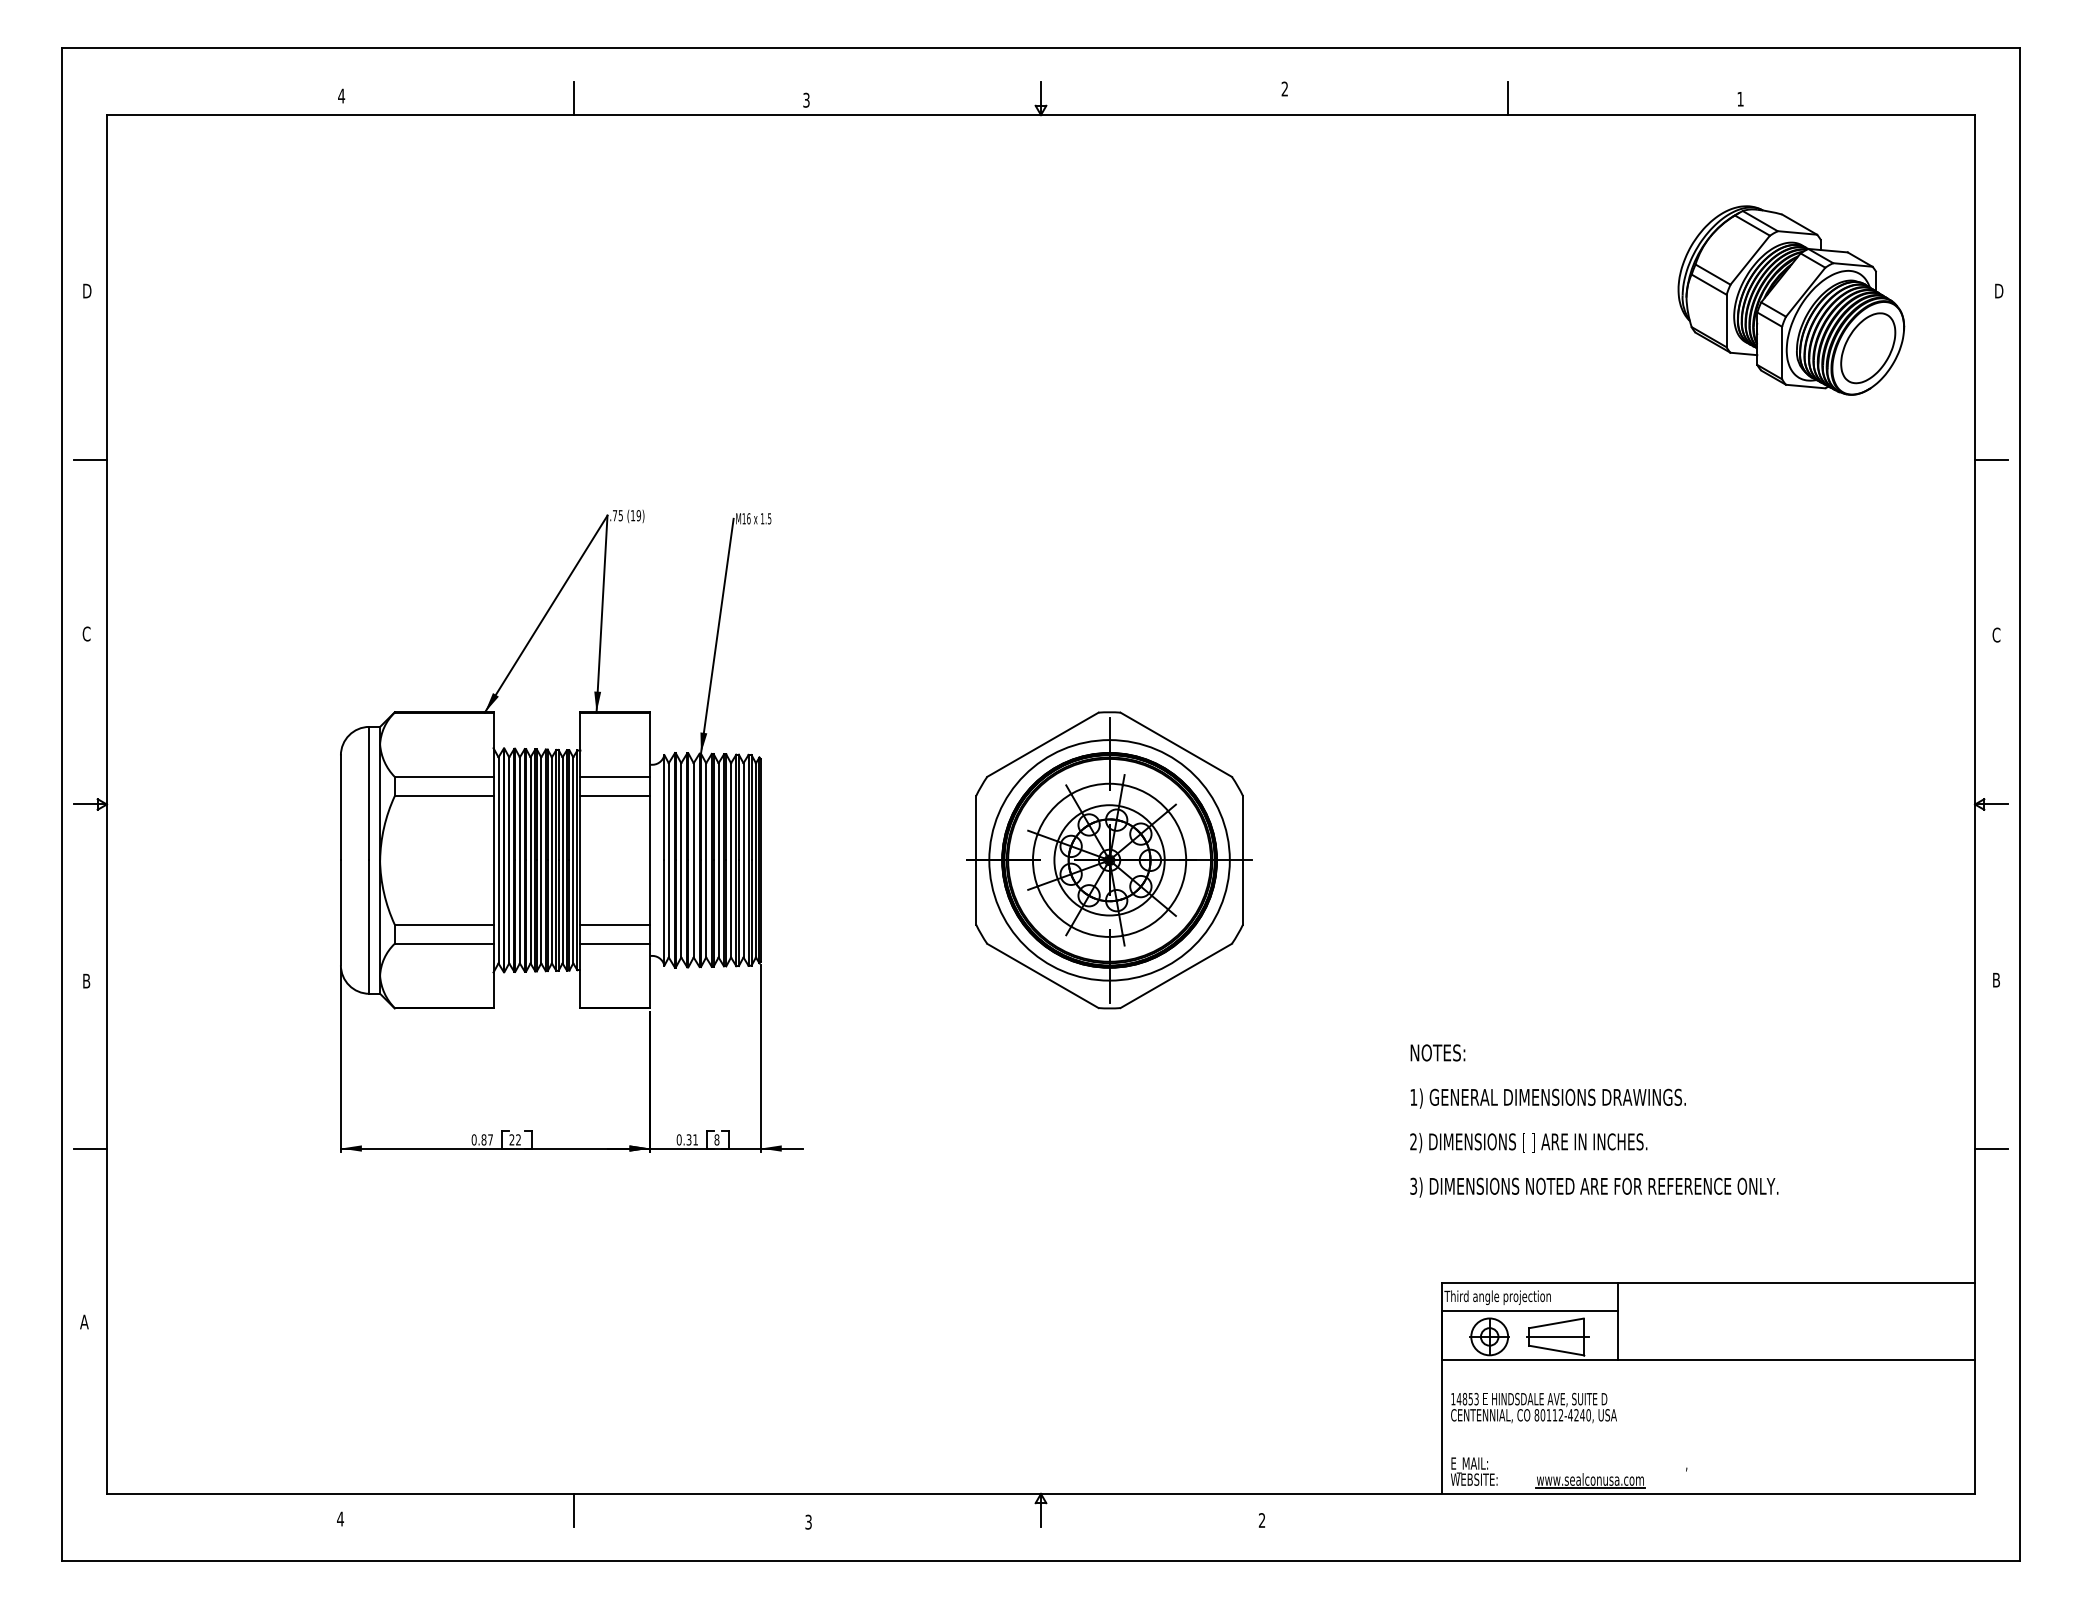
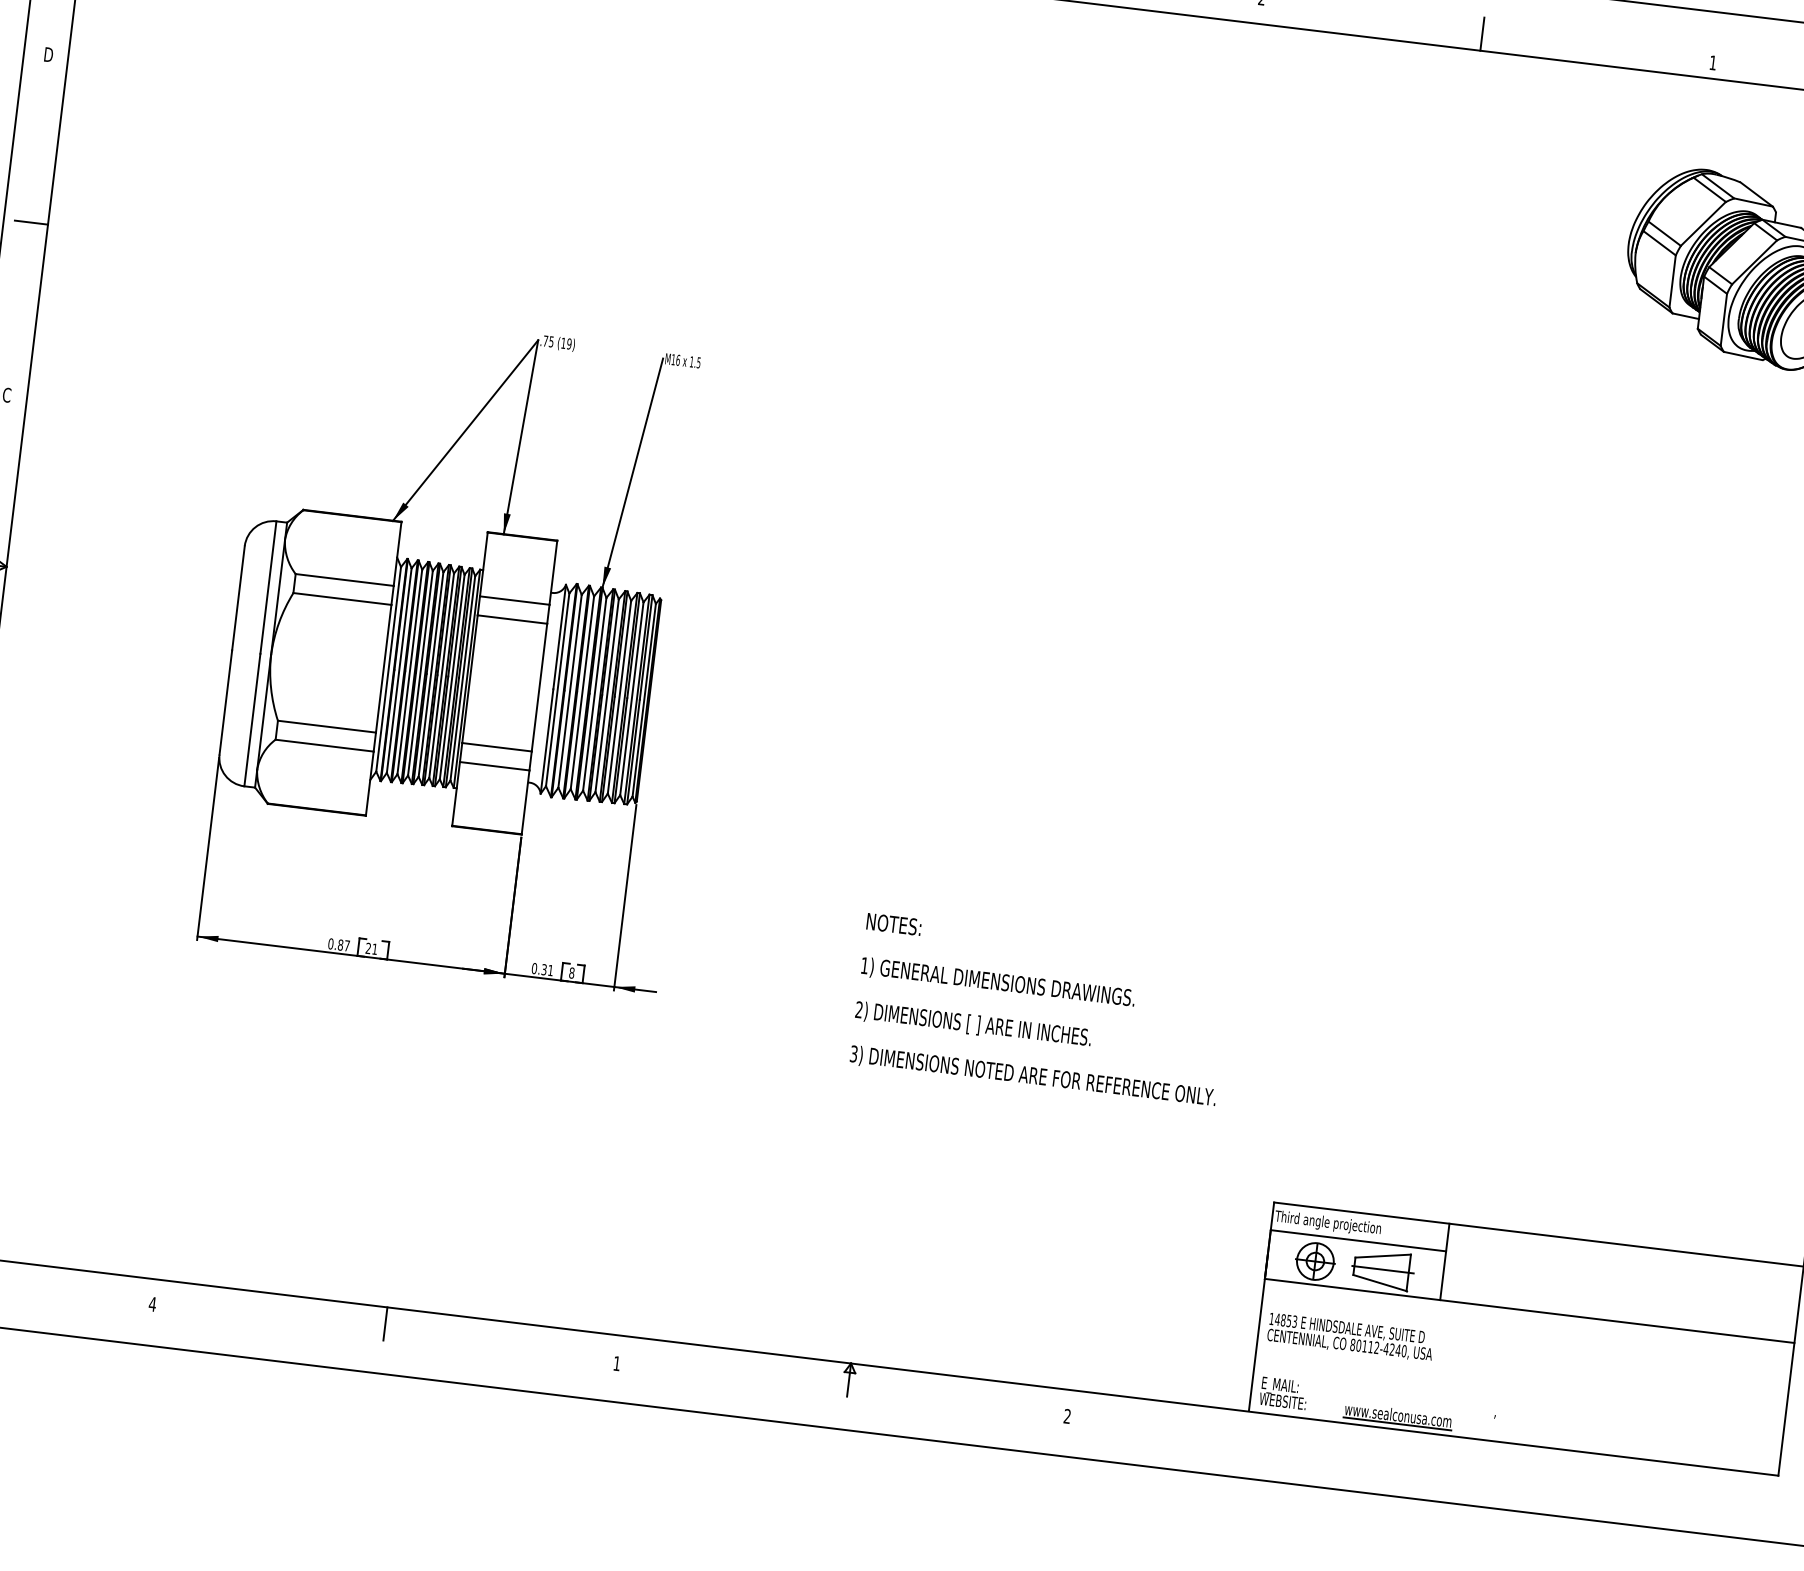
part: (1109, 860) -> (995, 742), removed
text: (1594, 1120) -> (1041, 1010), moved
text: (518, 1139) -> (374, 948), 22 -> 21
text: (808, 1521) -> (616, 1362), 3 -> 1

